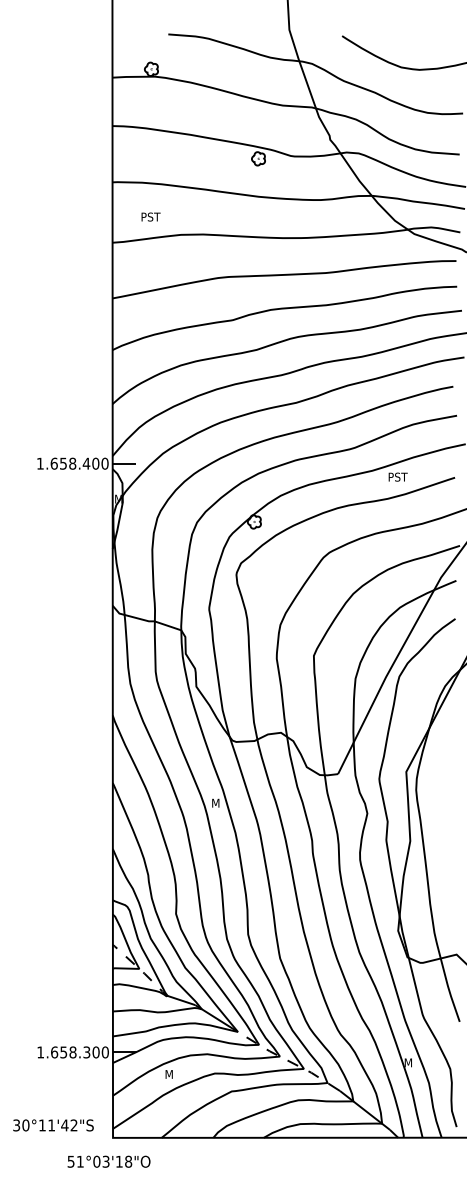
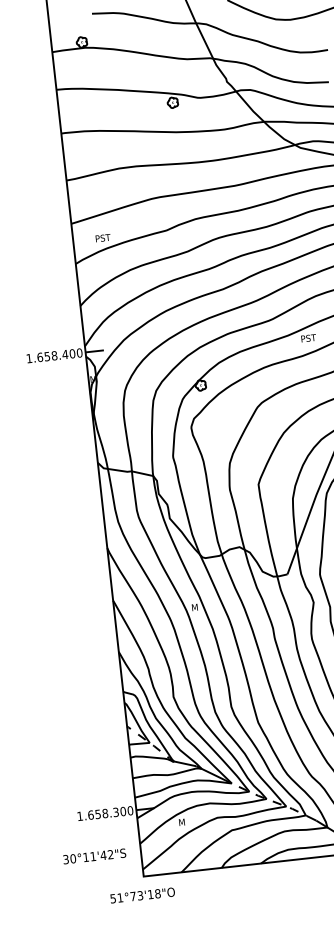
text: (150, 216) -> (102, 237), moved
text: (53, 1125) -> (94, 856), moved
text: (96, 1161) -> (132, 896), 51°03'18"O -> 51°73'18"O

